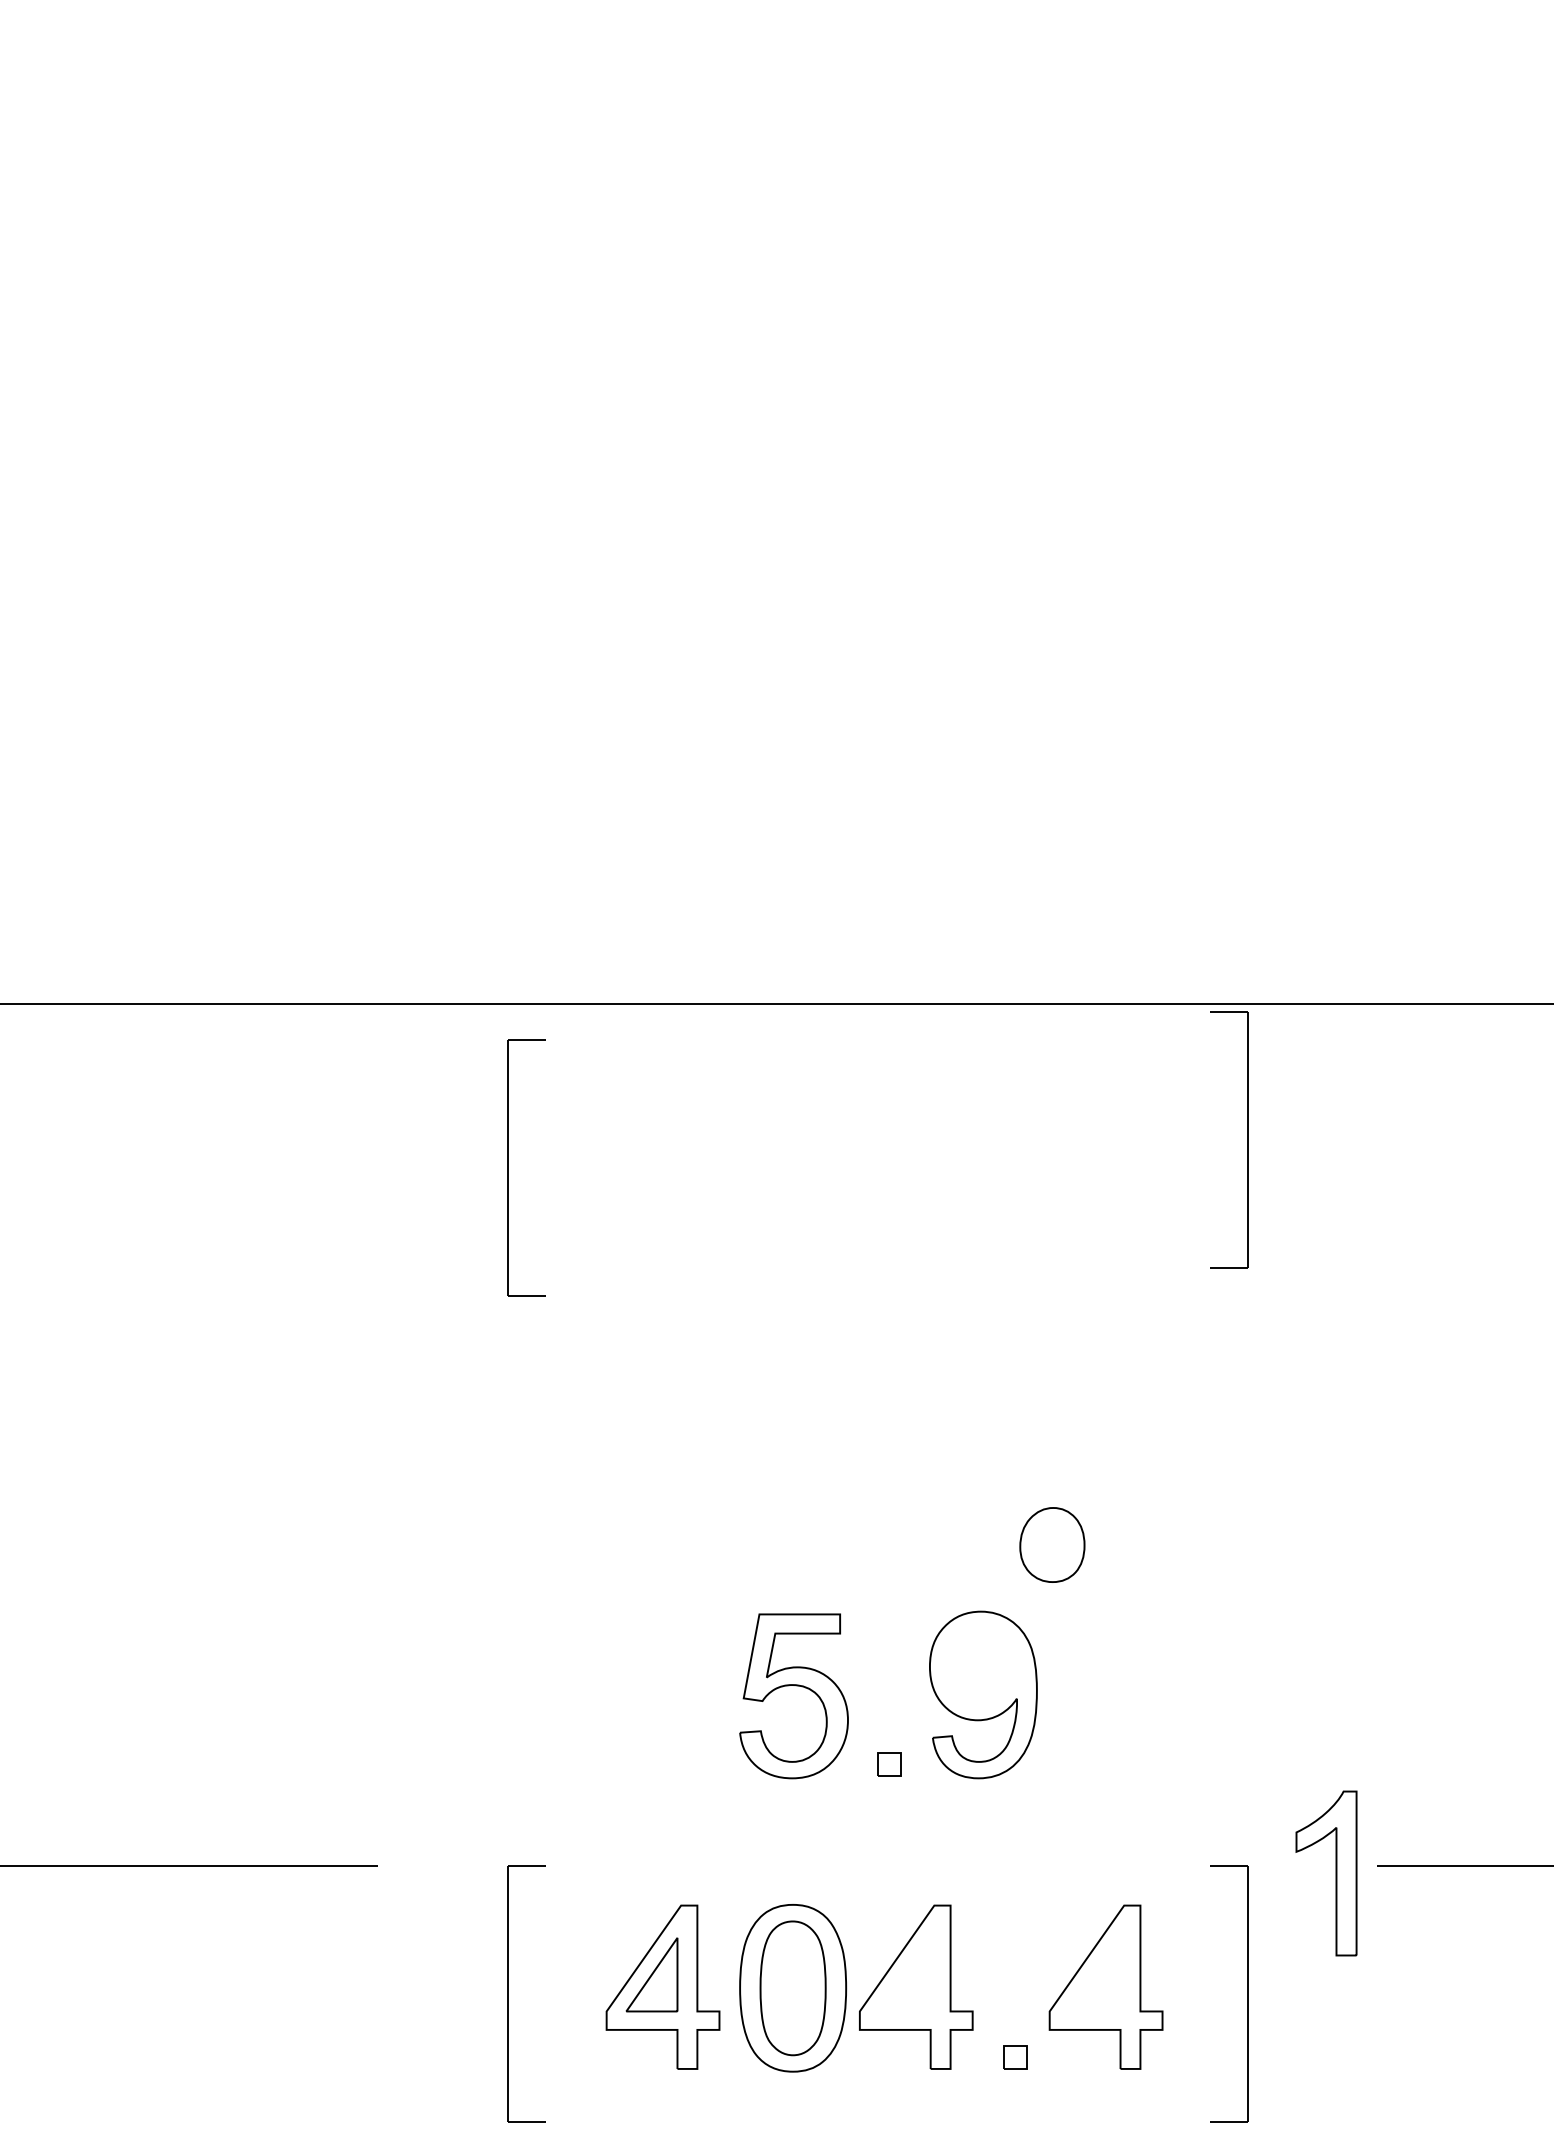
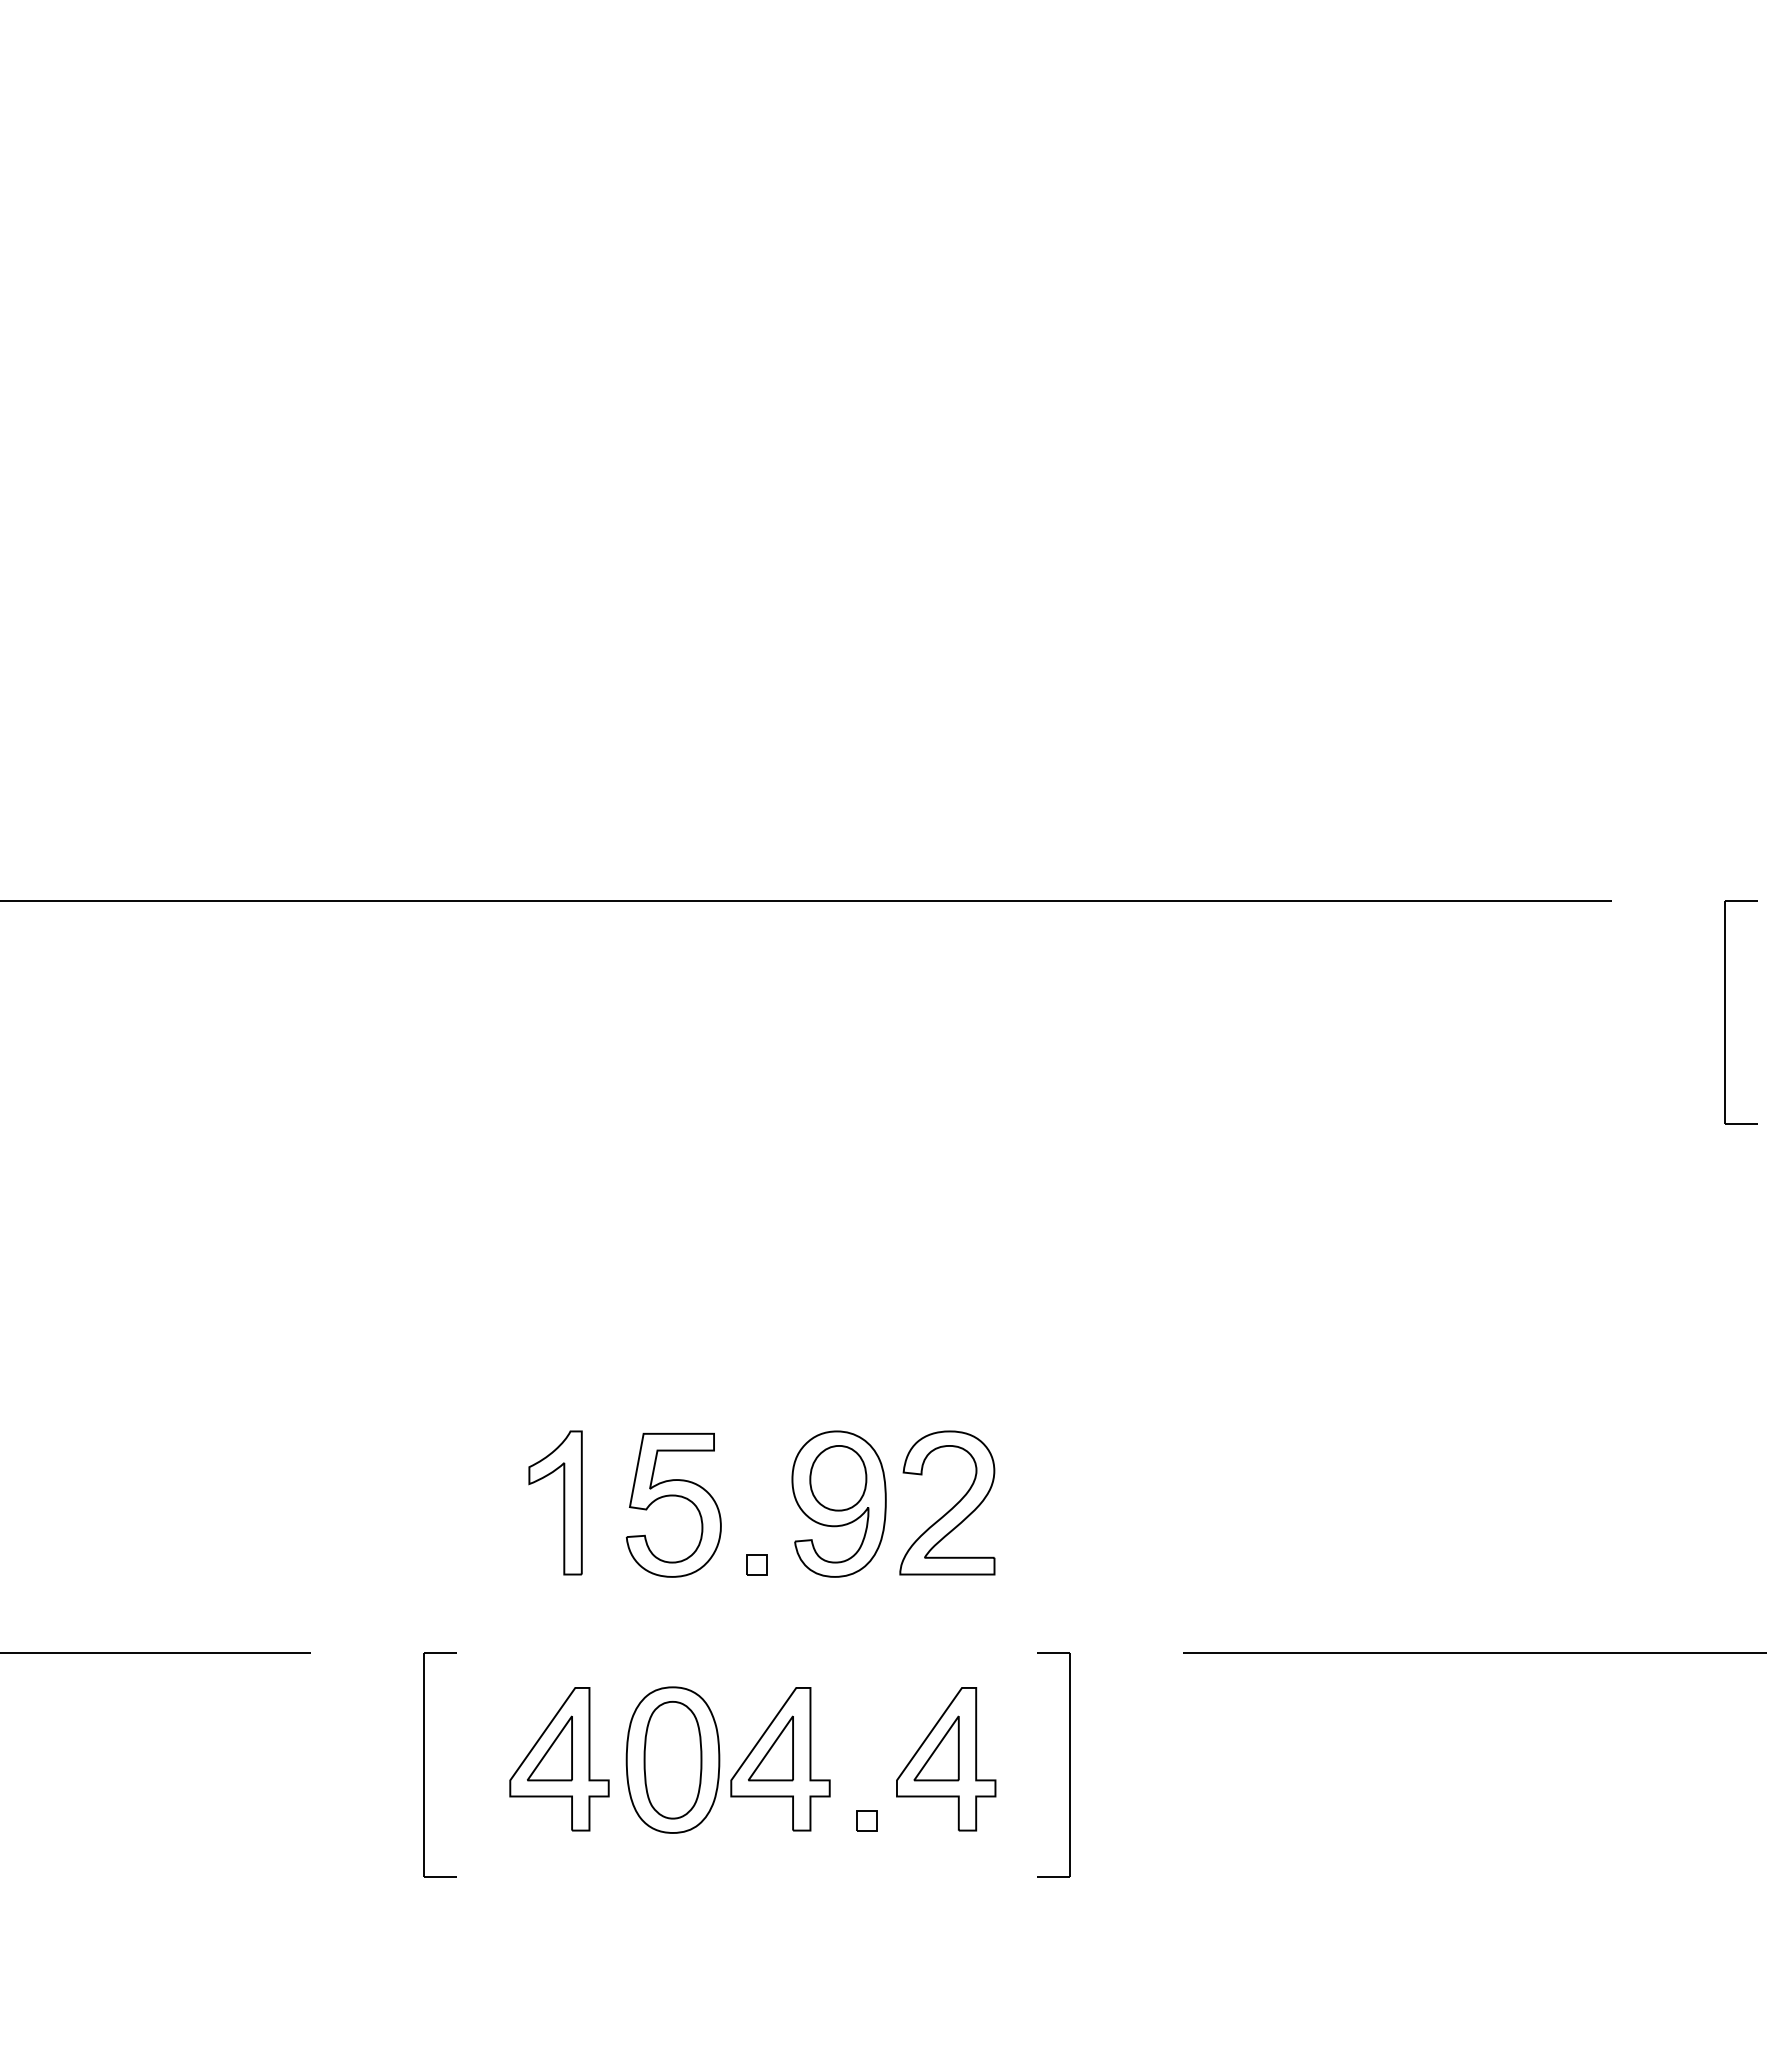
part: (1247, 1139) -> (1069, 1019), removed
part: (508, 1167) -> (424, 1043), removed
part: (1052, 1545) -> (838, 1478), moved
part: (1111, 1699) -> (950, 1508), added
part: (1335, 1872) -> (563, 1502), moved
part: (904, 1974) -> (770, 1748), added
part: (1094, 1974) -> (936, 1748), added

